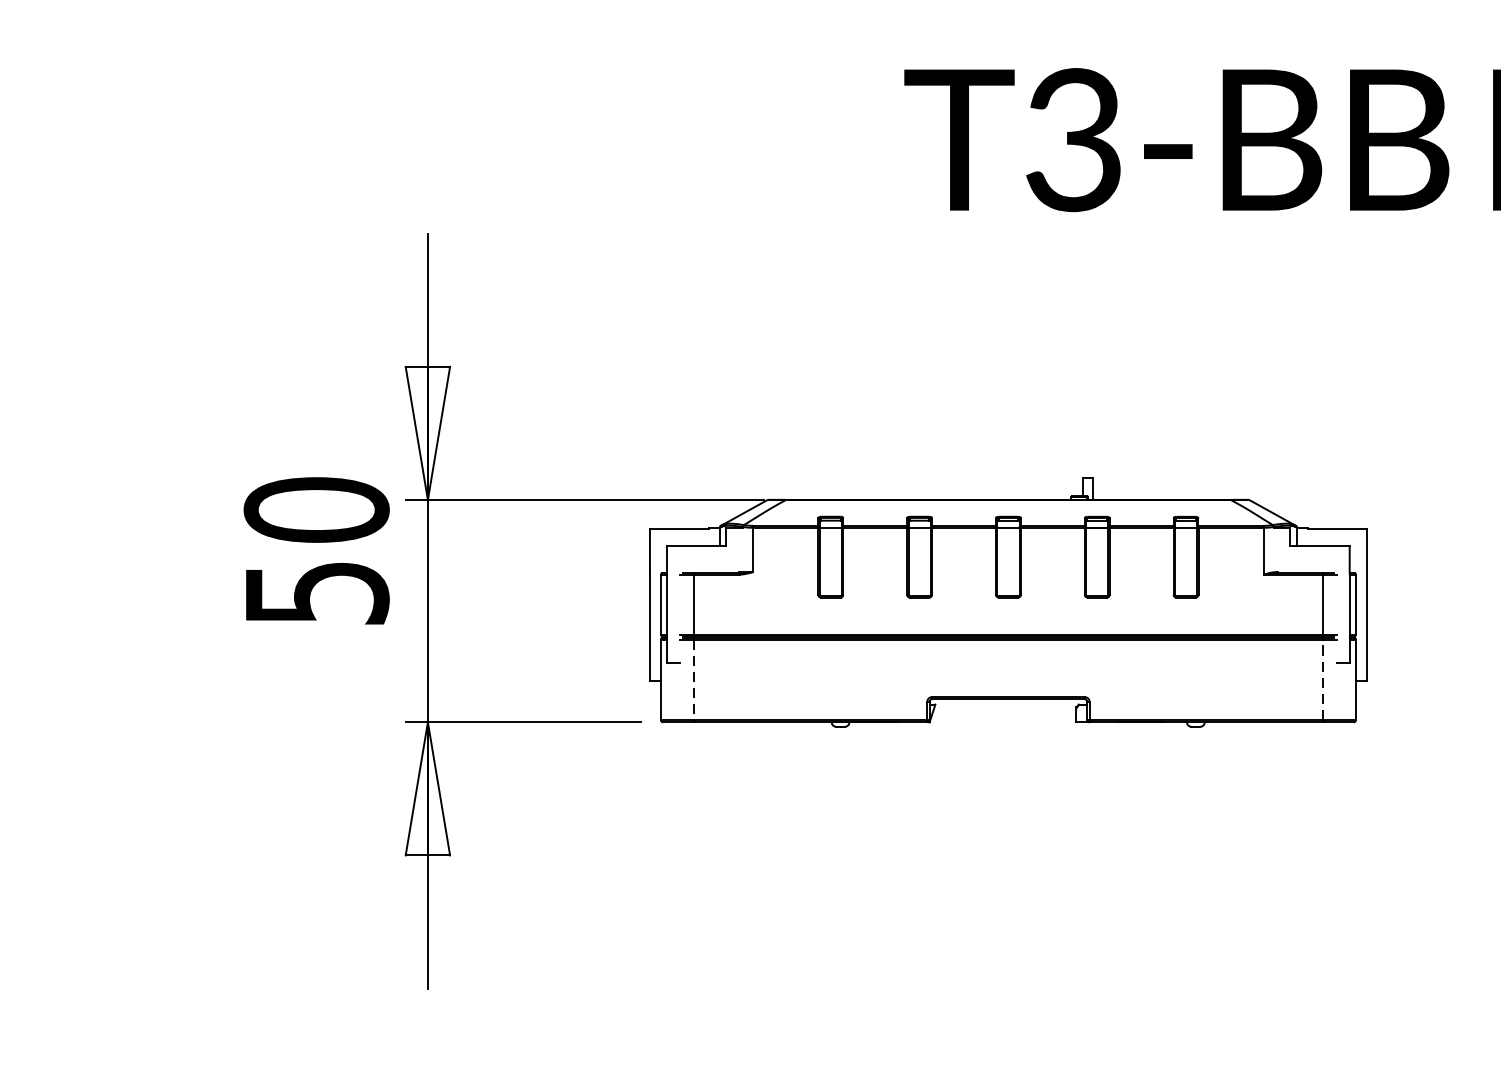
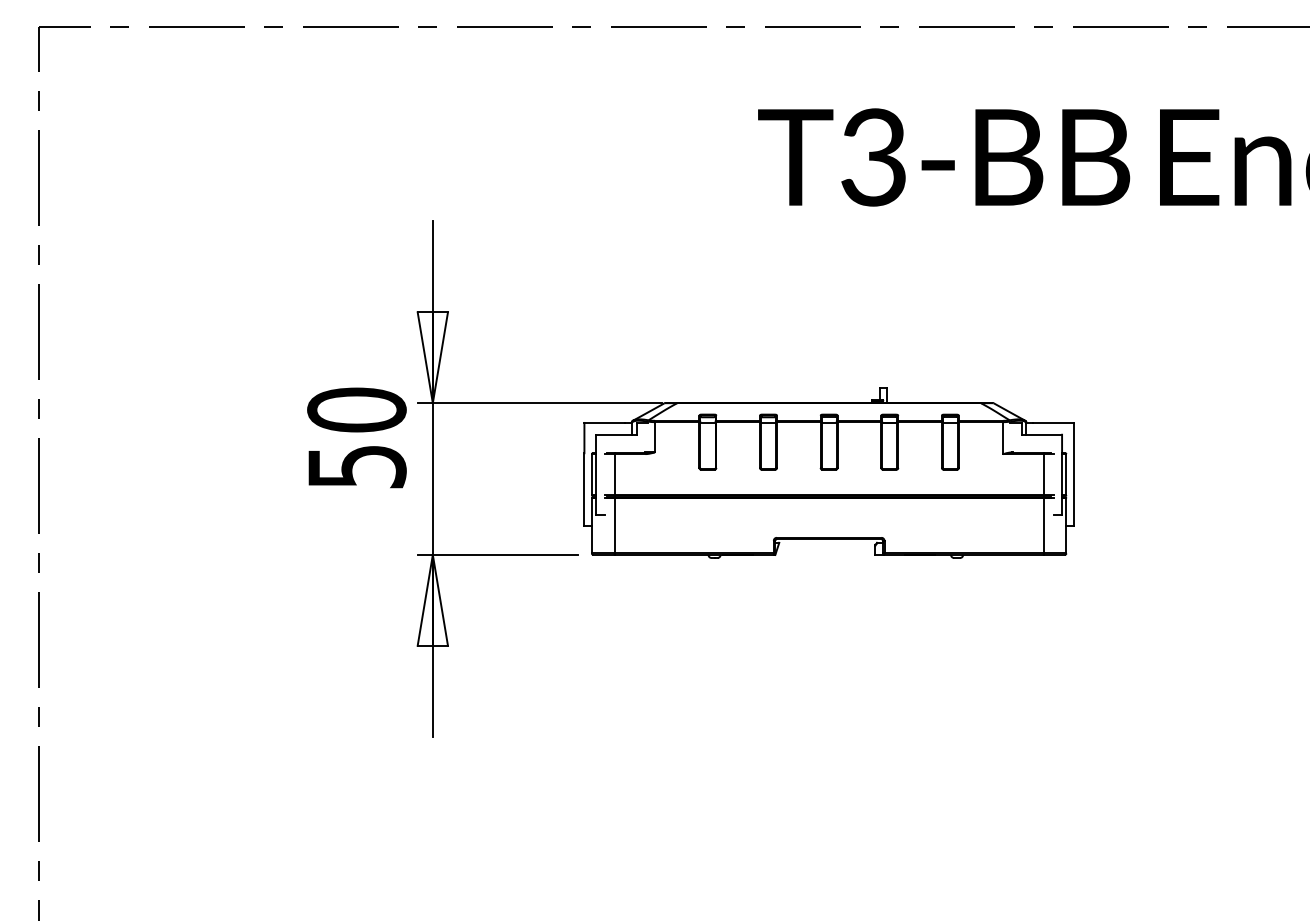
line: (694, 679) -> (614, 525), dashed -> solid
line: (1322, 679) -> (1043, 525), dashed -> solid

